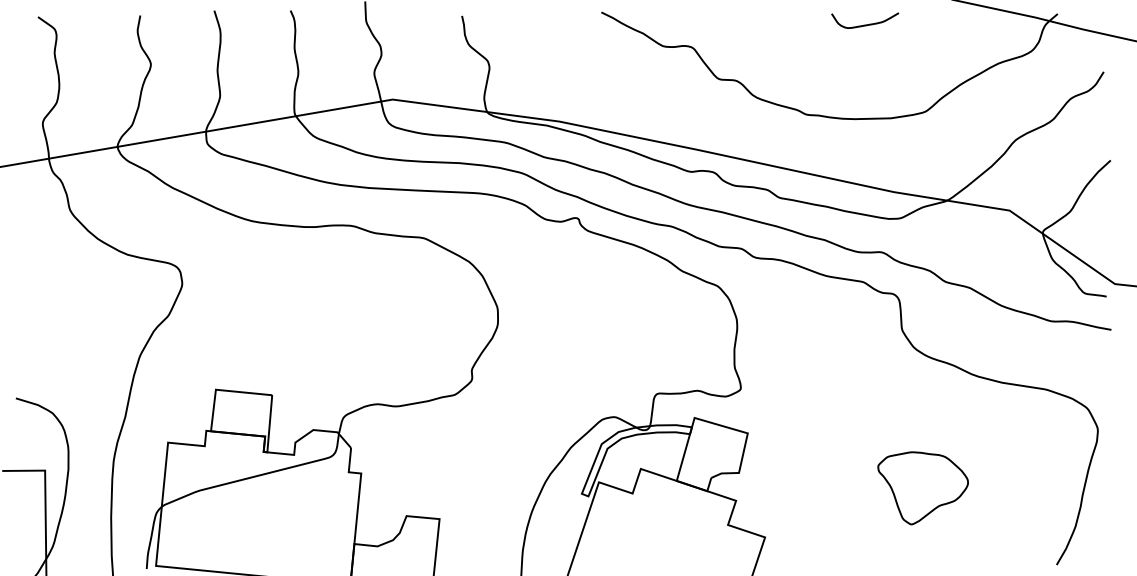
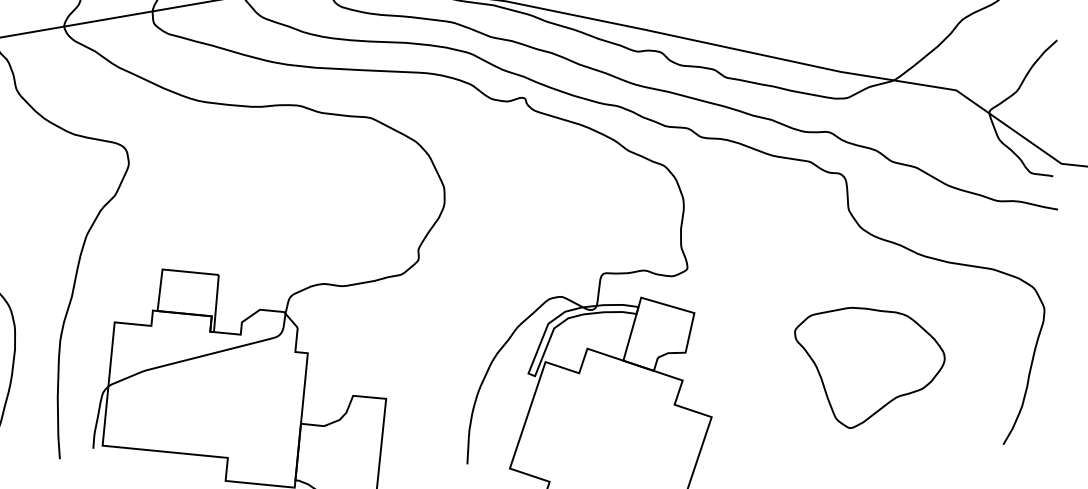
part: (922, 488) -> (869, 368), size x1.67

